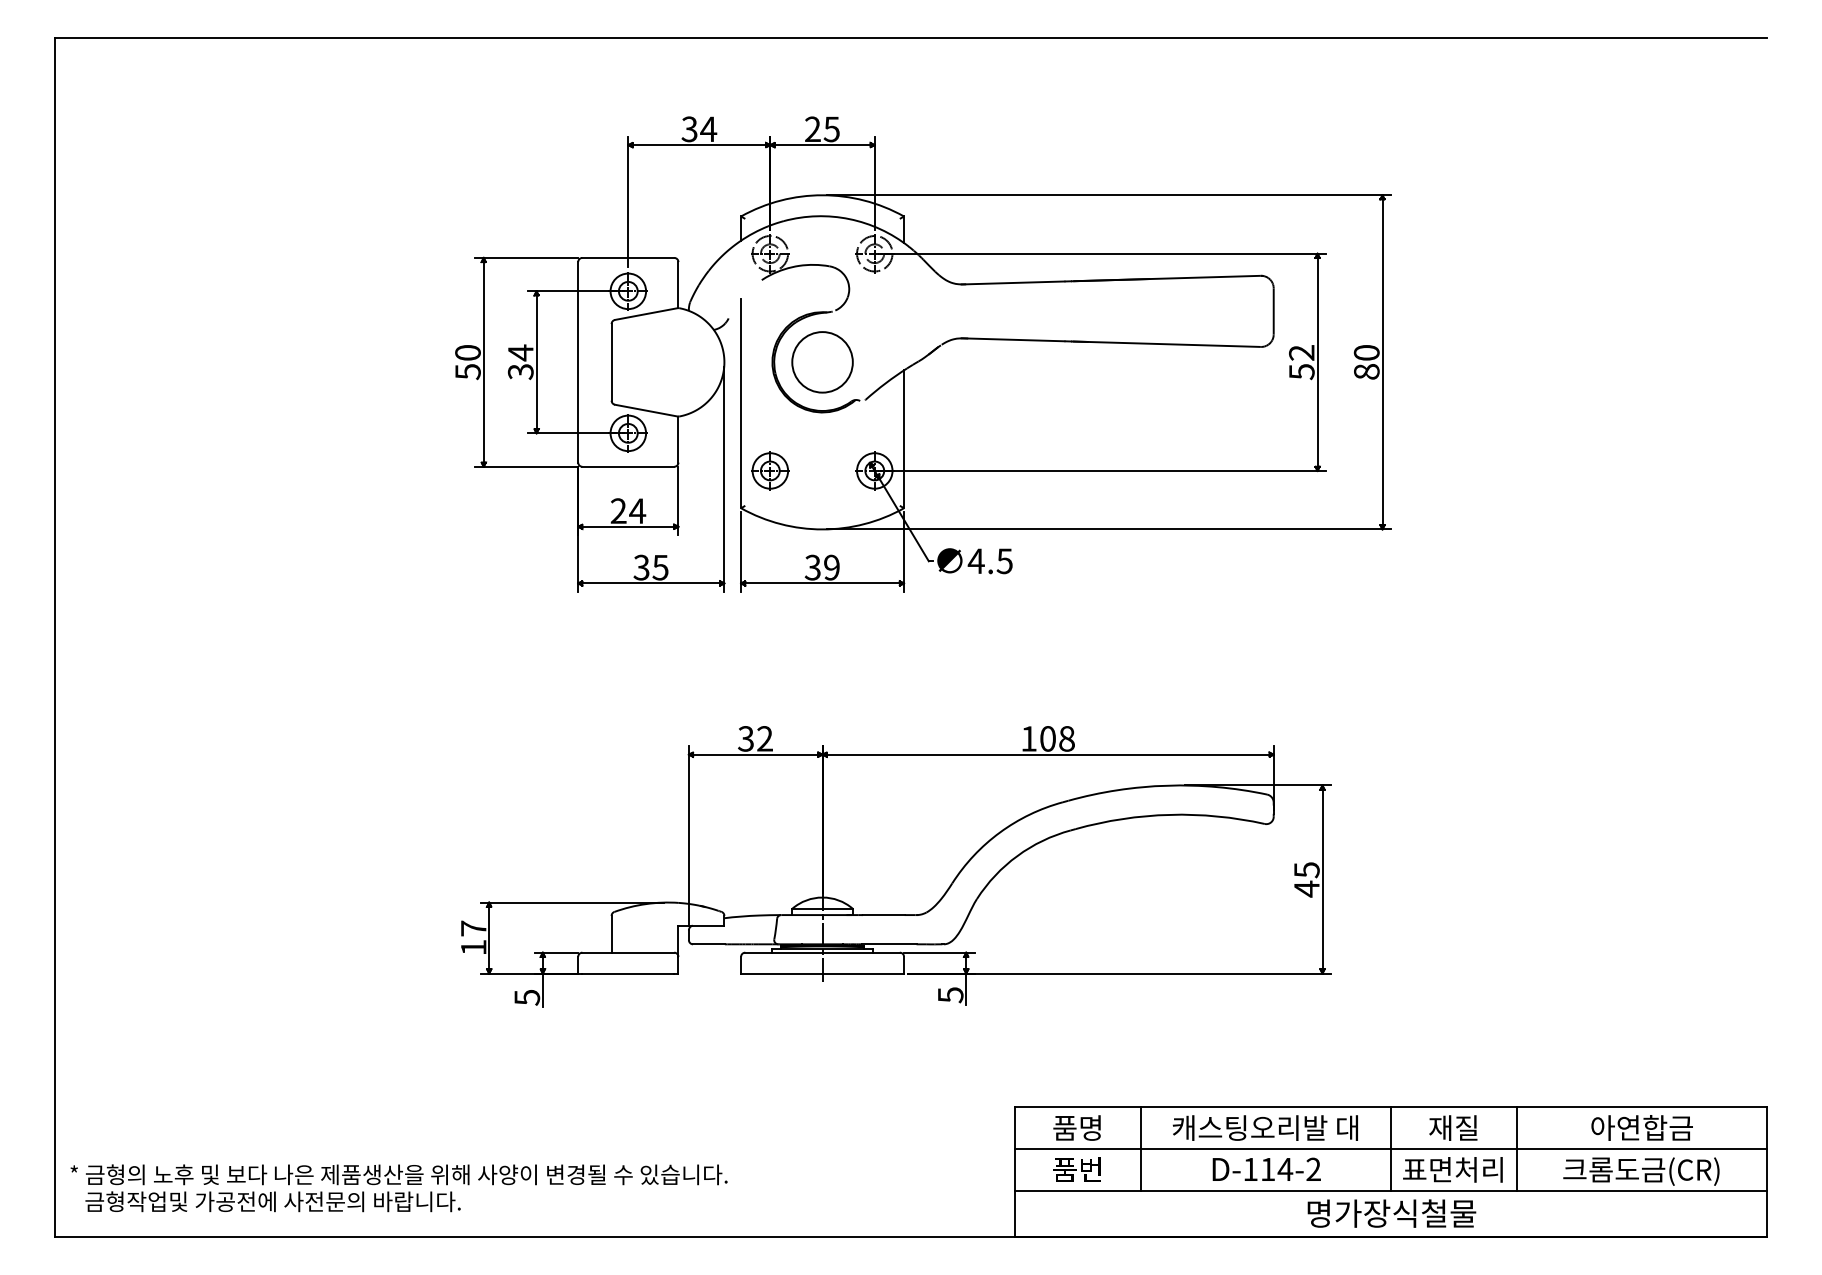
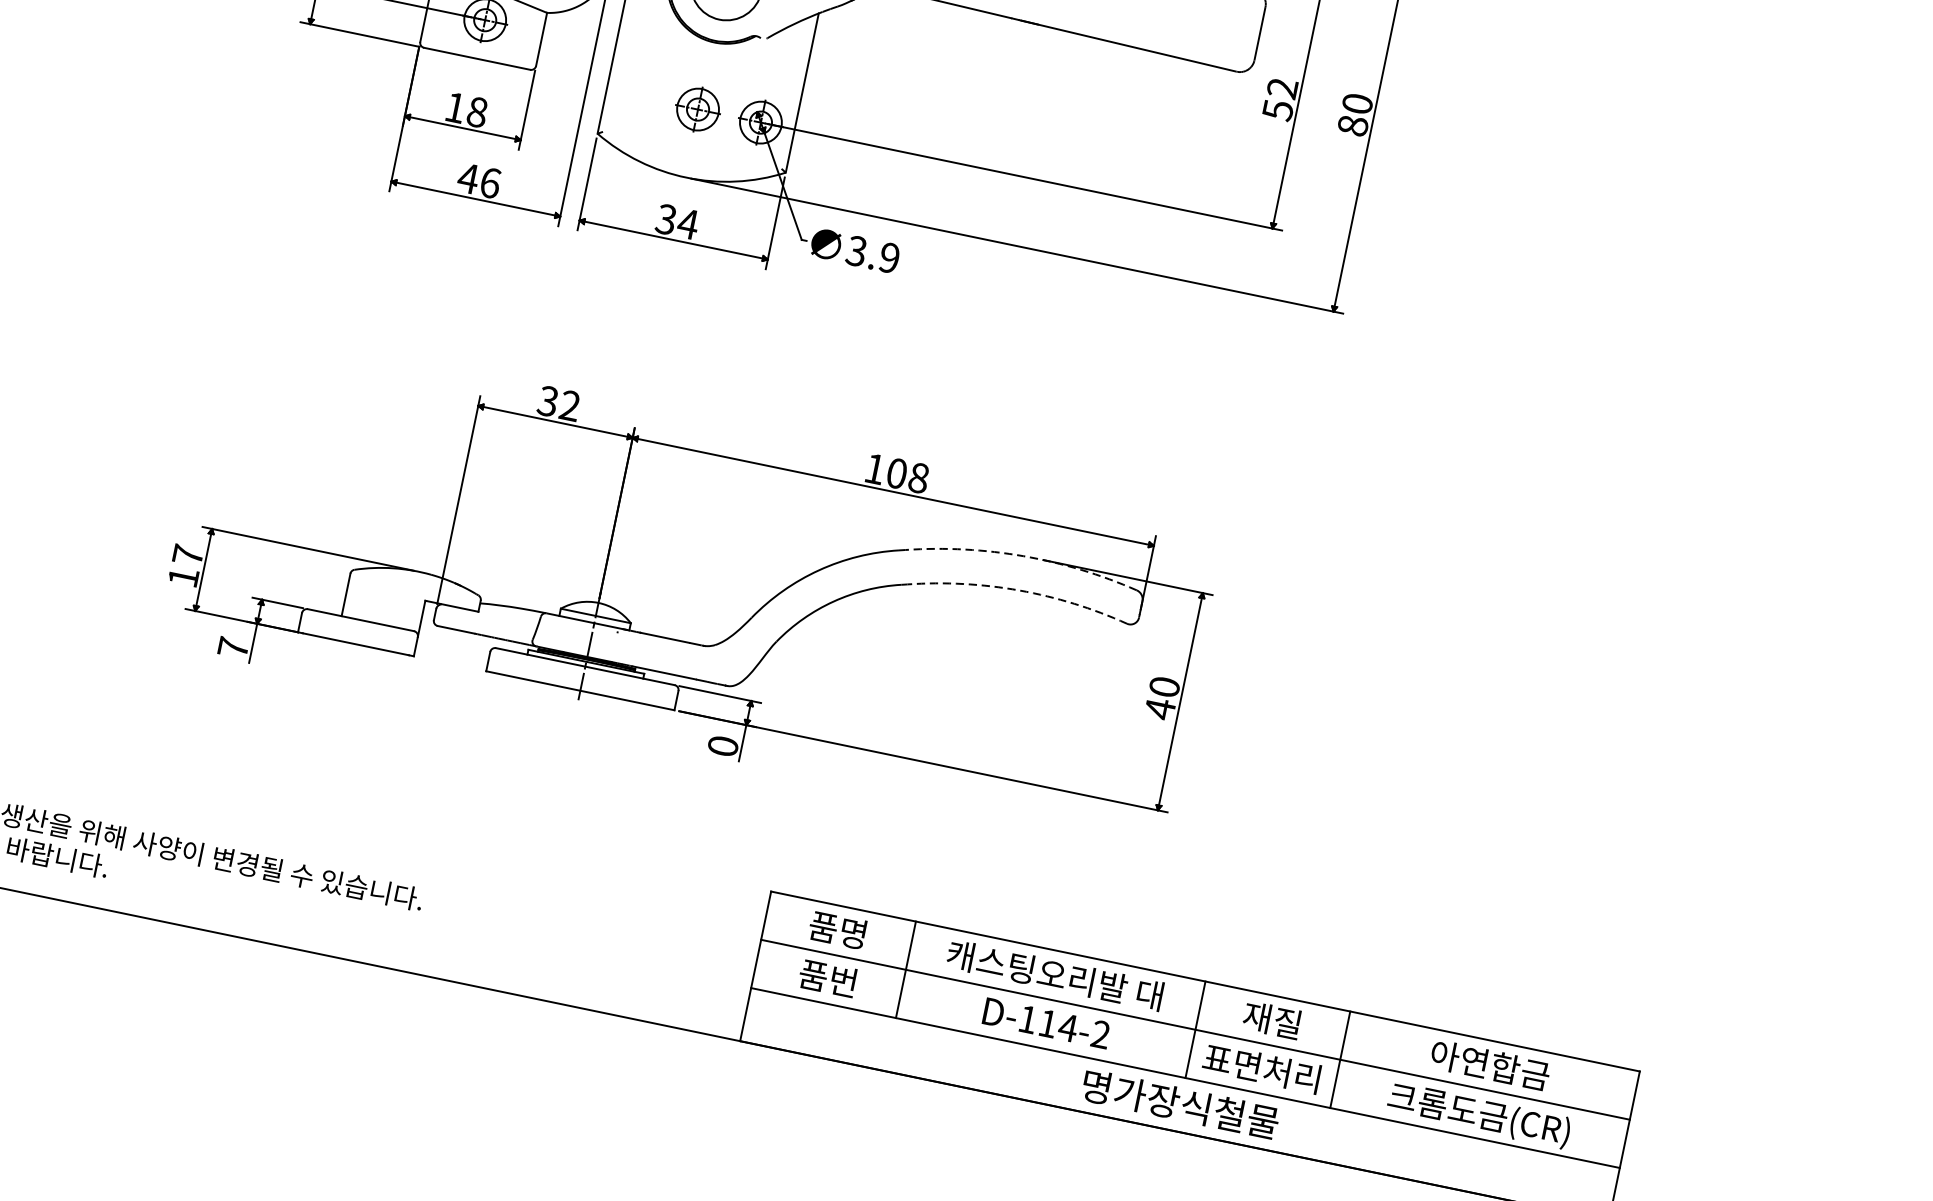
part: (770, 470) -> (698, 109), moved
text: (628, 511) -> (466, 110), 24 -> 18
text: (989, 561) -> (871, 254), 4.5 -> 3.9
text: (650, 567) -> (478, 180), 35 -> 46
text: (831, 567) -> (687, 223), 39 -> 34
arc: (1167, 785) -> (1023, 556), solid -> dashed
arc: (1169, 814) -> (1019, 590), solid -> dashed
text: (1306, 870) -> (1164, 687), 45 -> 40
text: (950, 995) -> (722, 746), 5 -> 0
text: (527, 997) -> (233, 647), 5 -> 7

